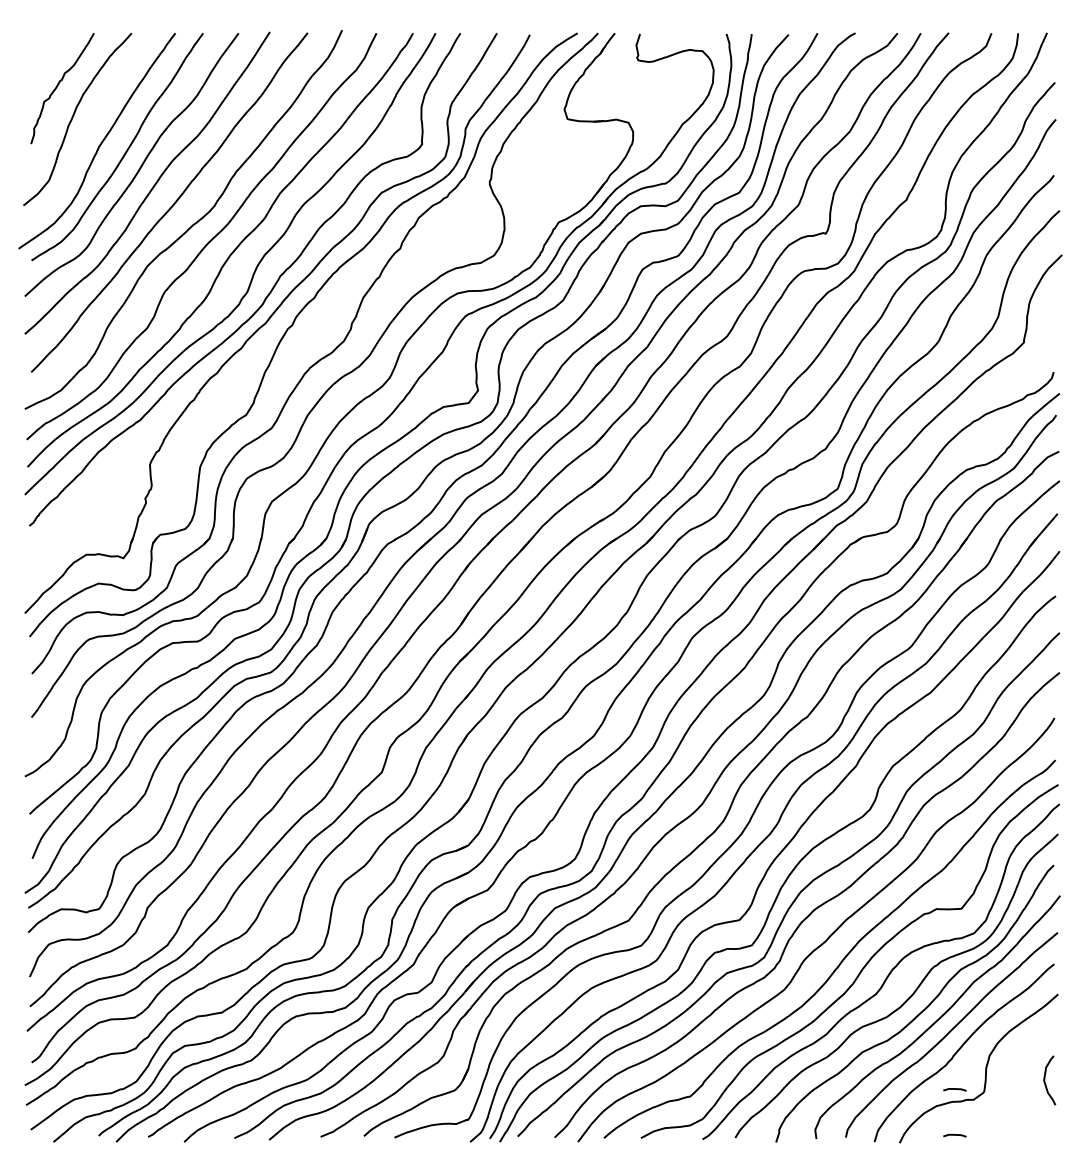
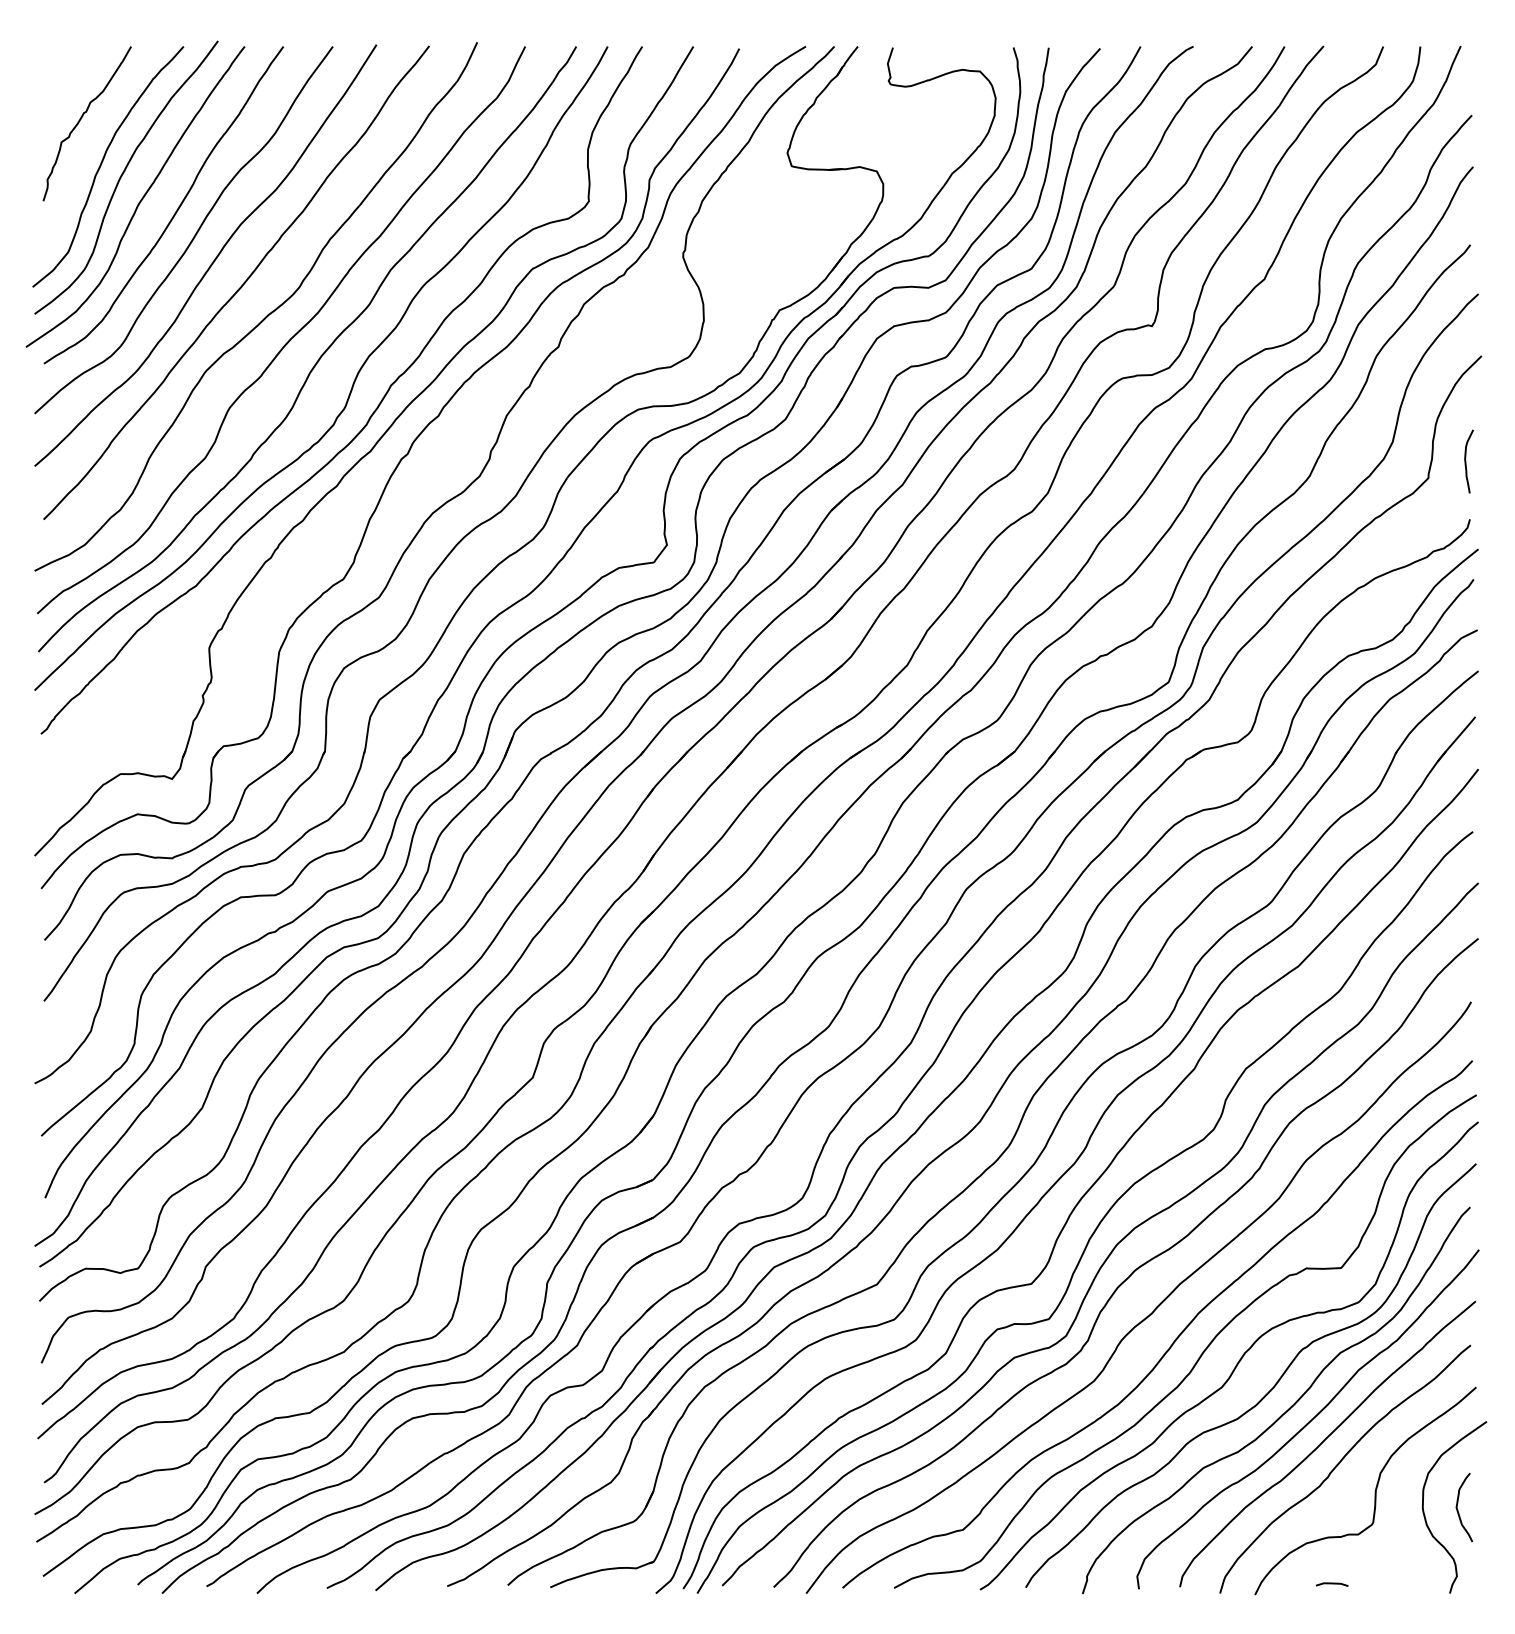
curve: (87, 126) -> (122, 176), added
curve: (1051, 330) -> (1466, 461), added
curve: (1021, 1086) -> (1425, 1515), added
line: (955, 1089) -> (1332, 1520), removed

